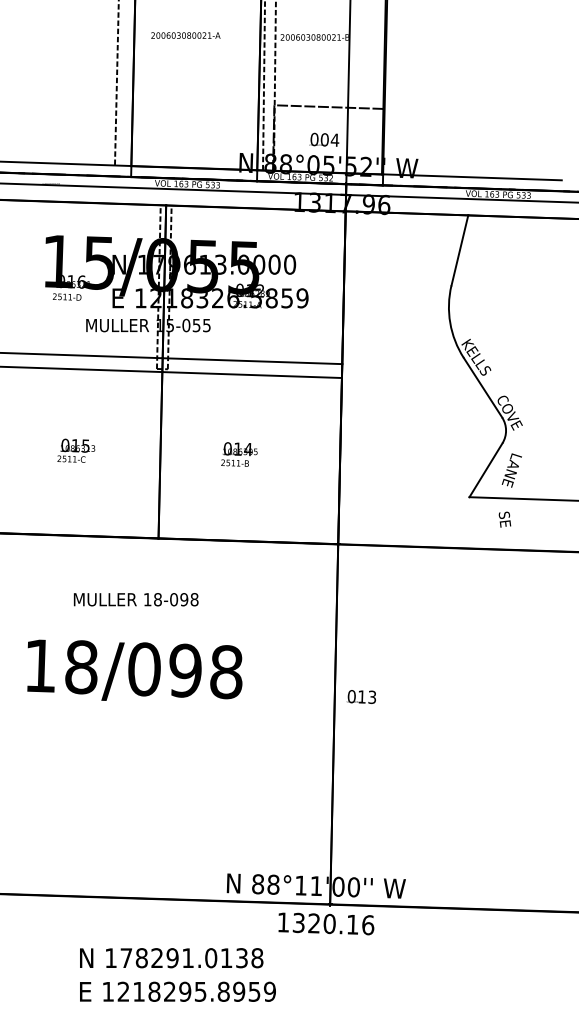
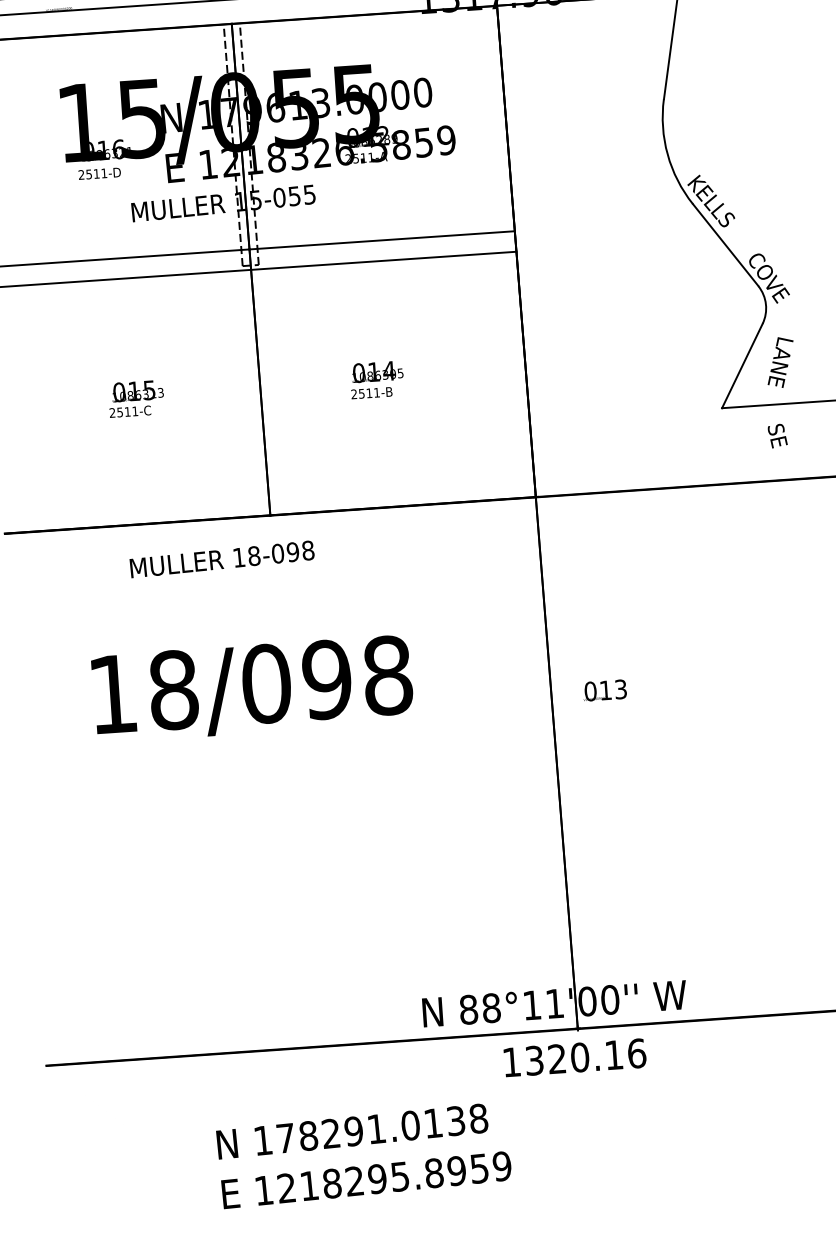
text: (135, 599) -> (221, 559), moved
text: (134, 669) -> (251, 685), moved
text: (360, 696) -> (603, 689), moved

